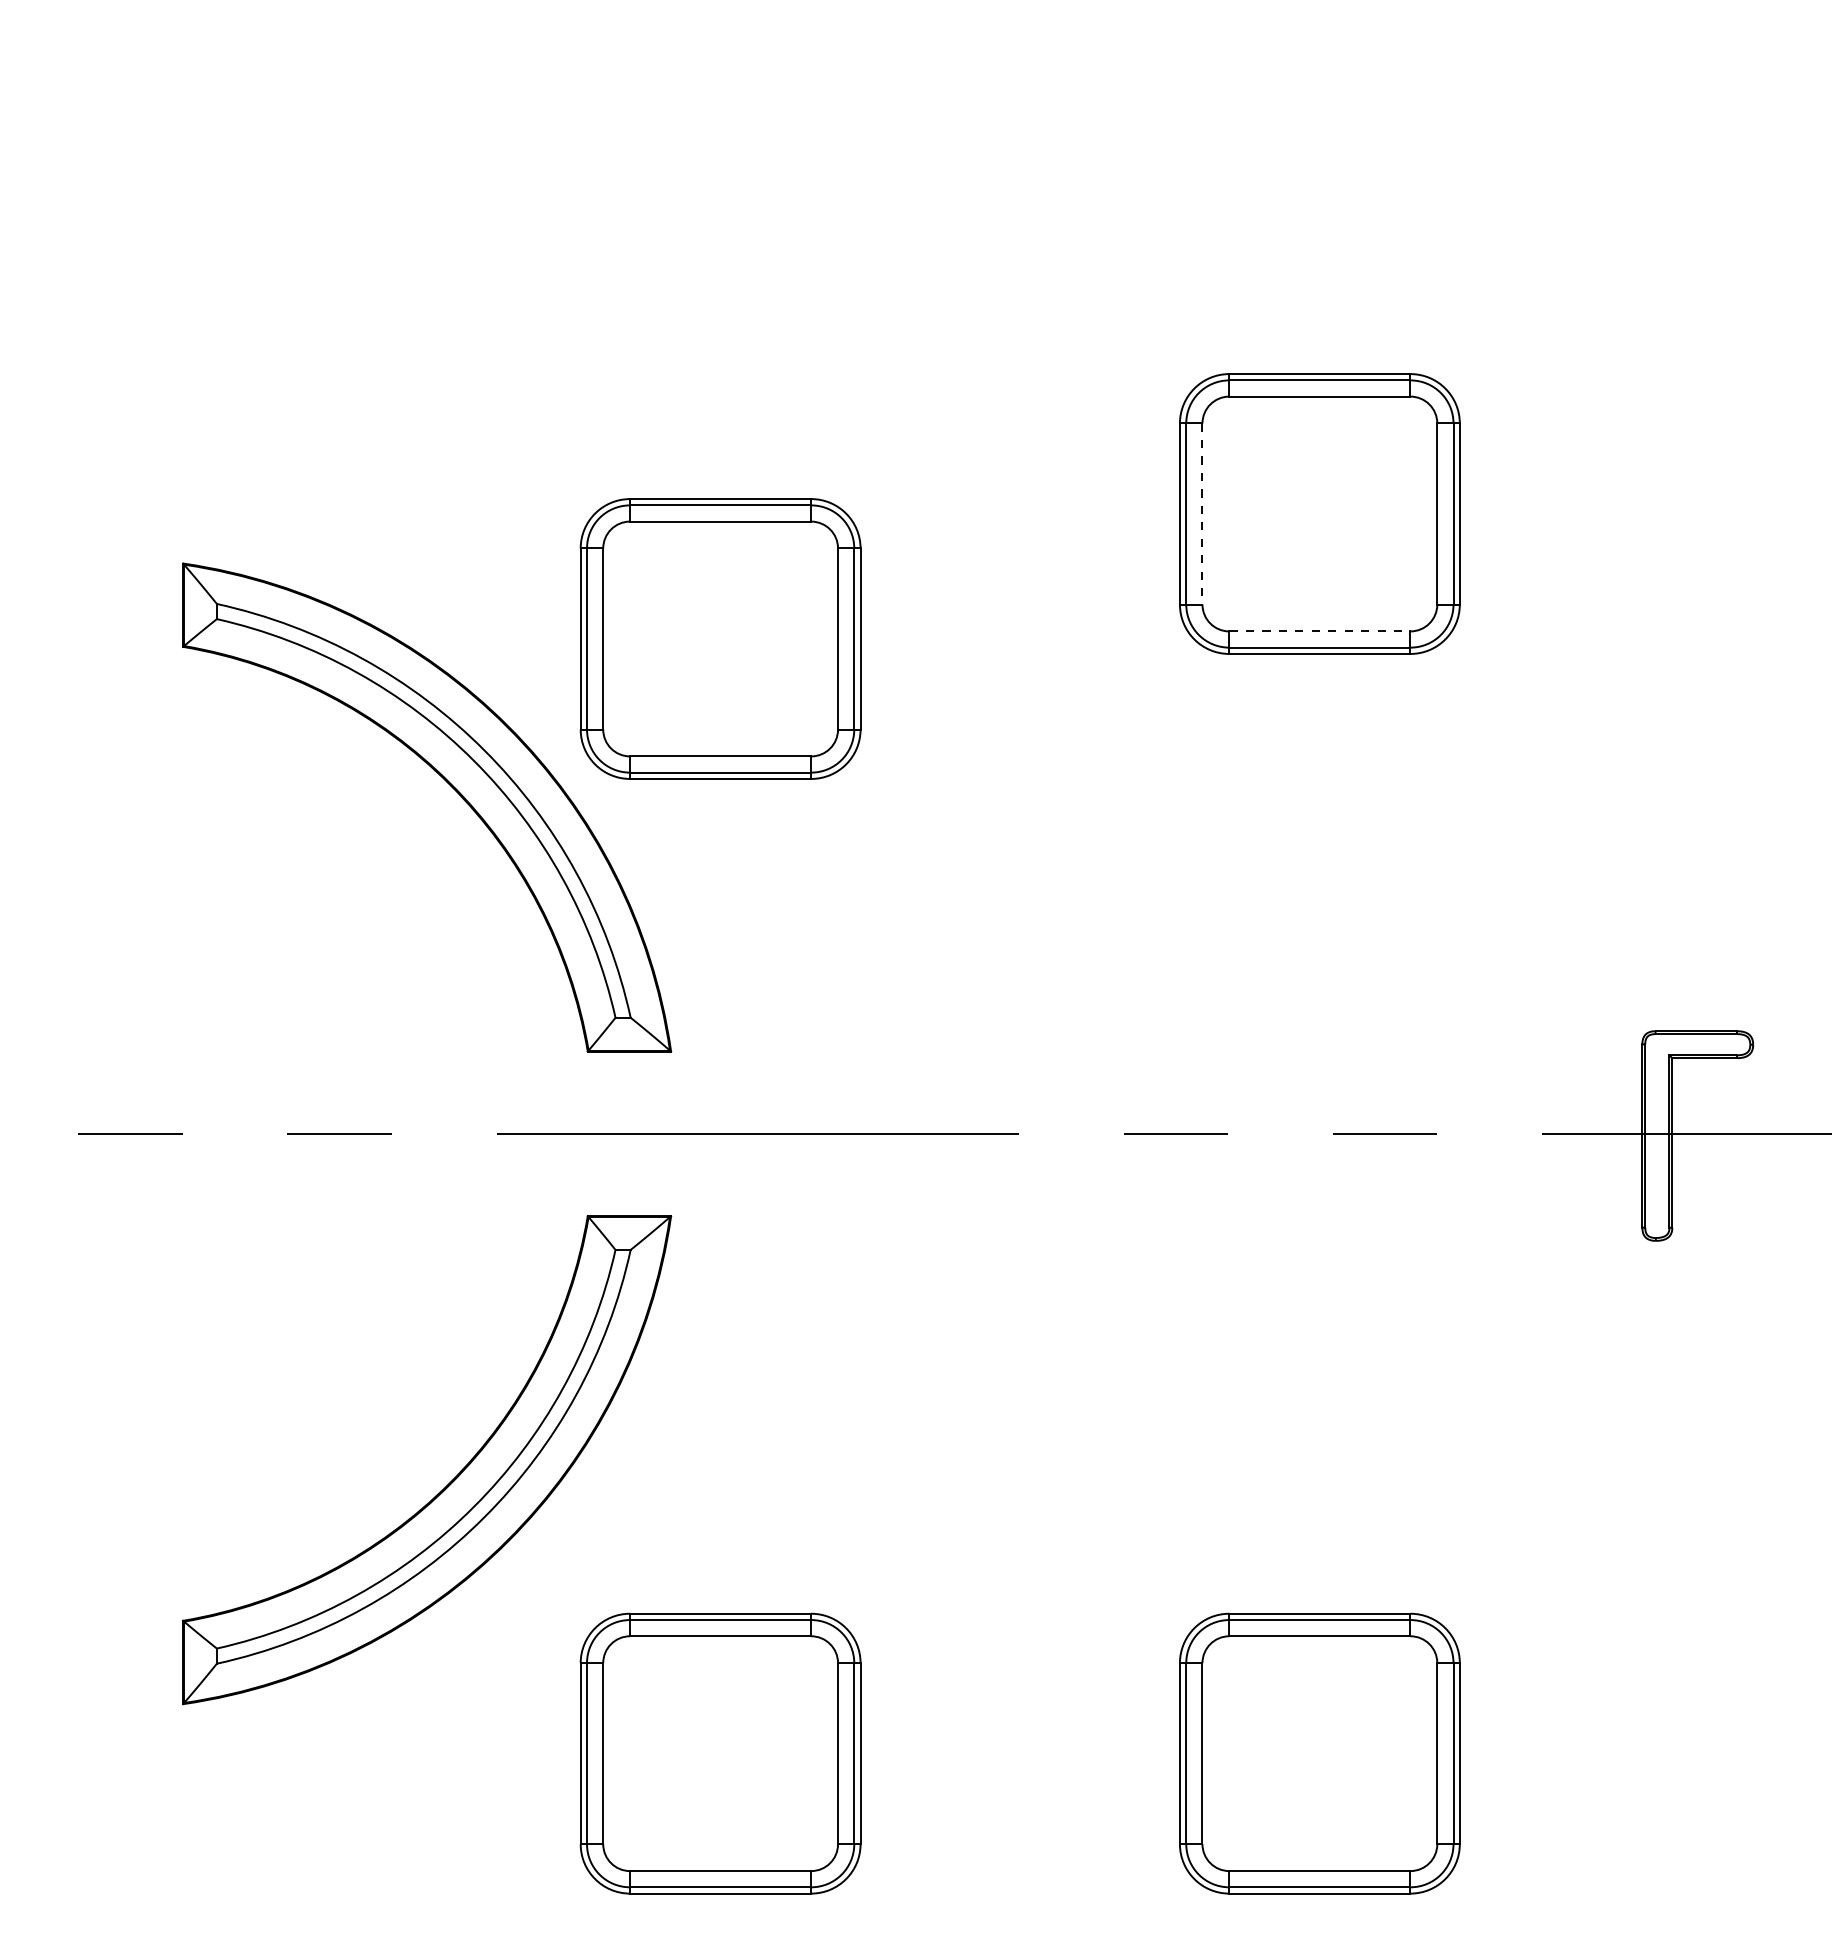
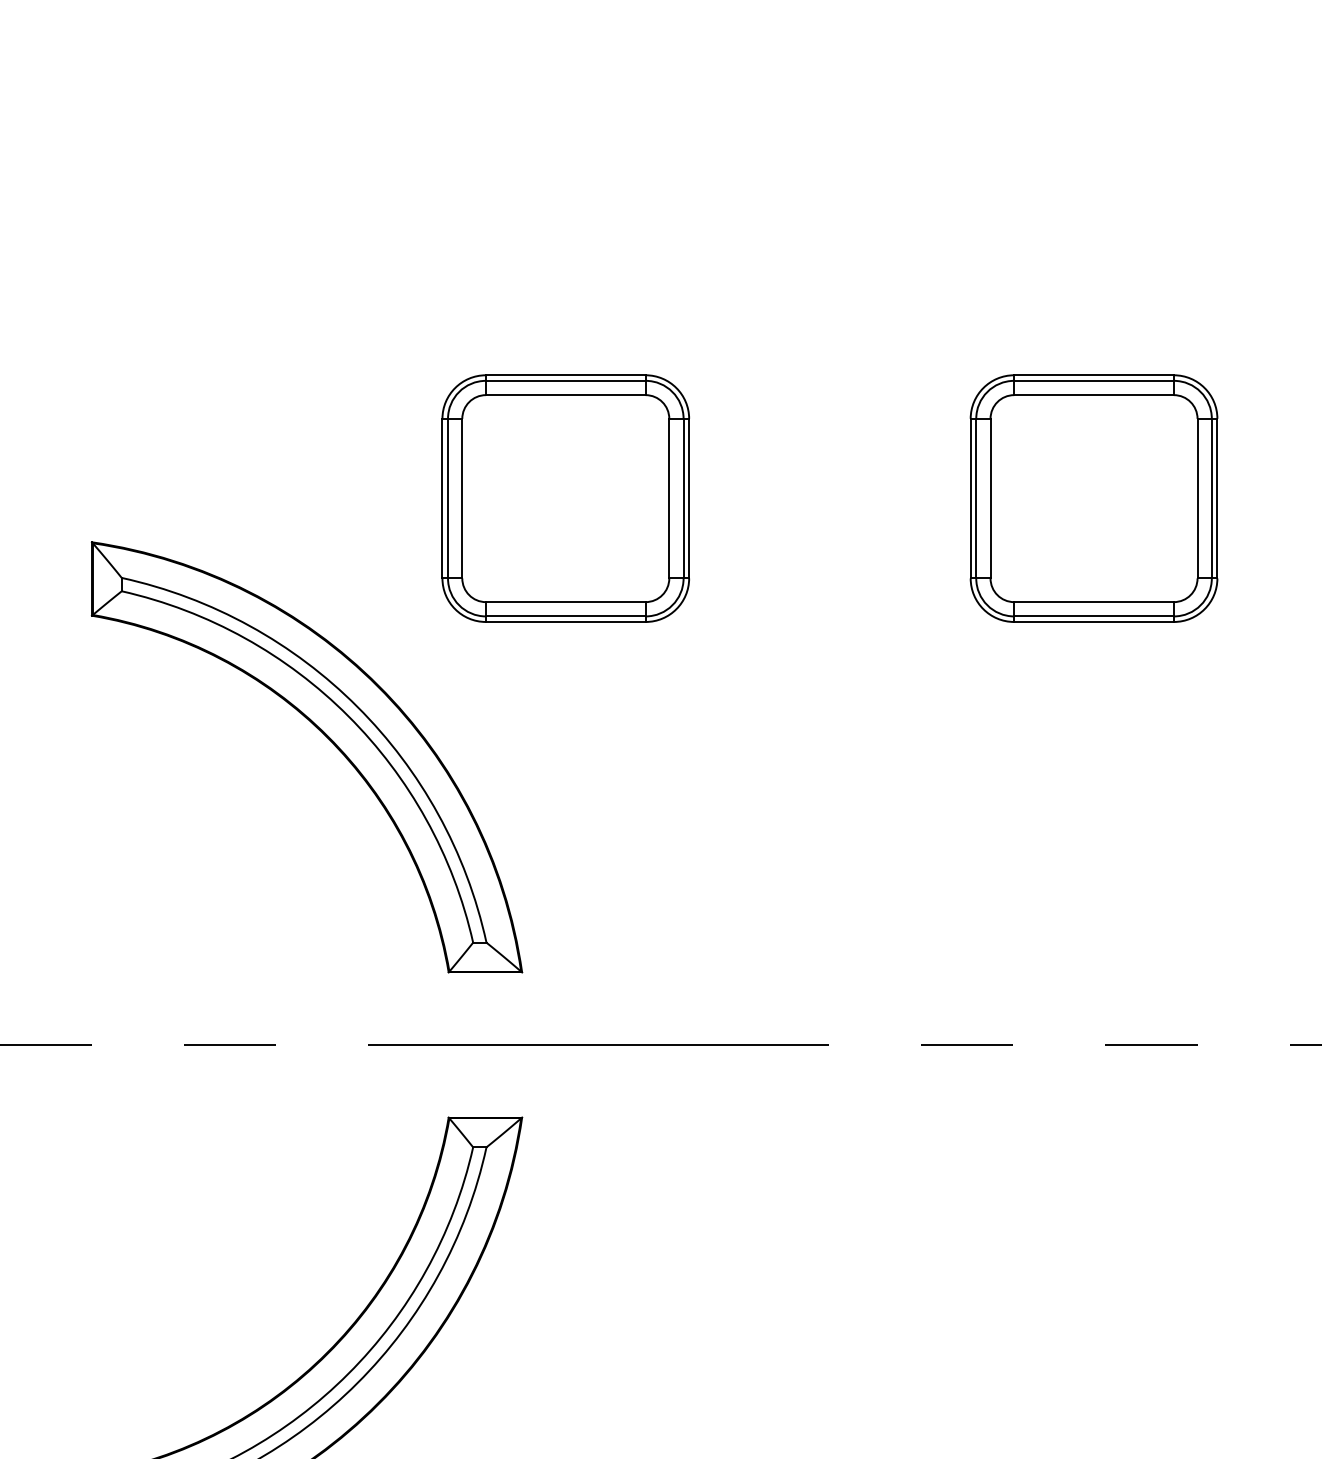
line: (1202, 514) -> (990, 499), dashed -> solid
line: (1319, 631) -> (1093, 602), dashed -> solid
part: (720, 638) -> (565, 498), moved

